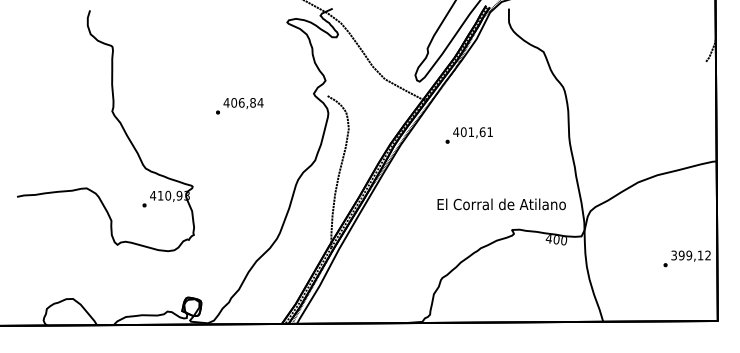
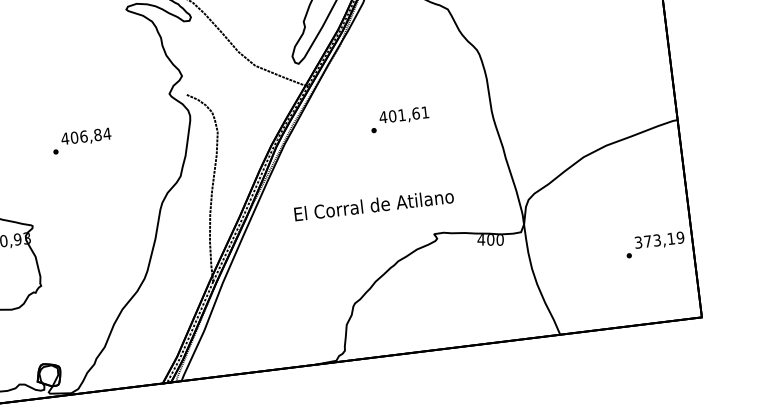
text: (239, 106) -> (81, 141), moved
text: (468, 135) -> (398, 119), moved
text: (501, 204) -> (373, 205), moved
text: (694, 255) -> (663, 239), 399,12 -> 373,19

